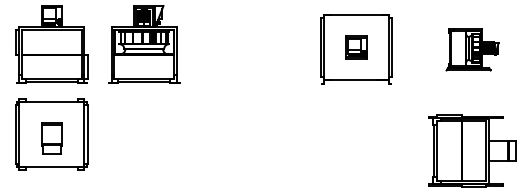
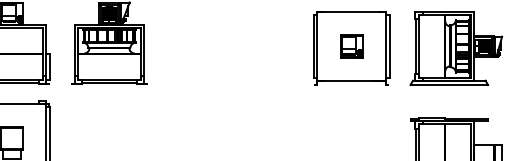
part: (356, 49) -> (351, 48), moved
part: (472, 49) -> (456, 48), size x1.67

